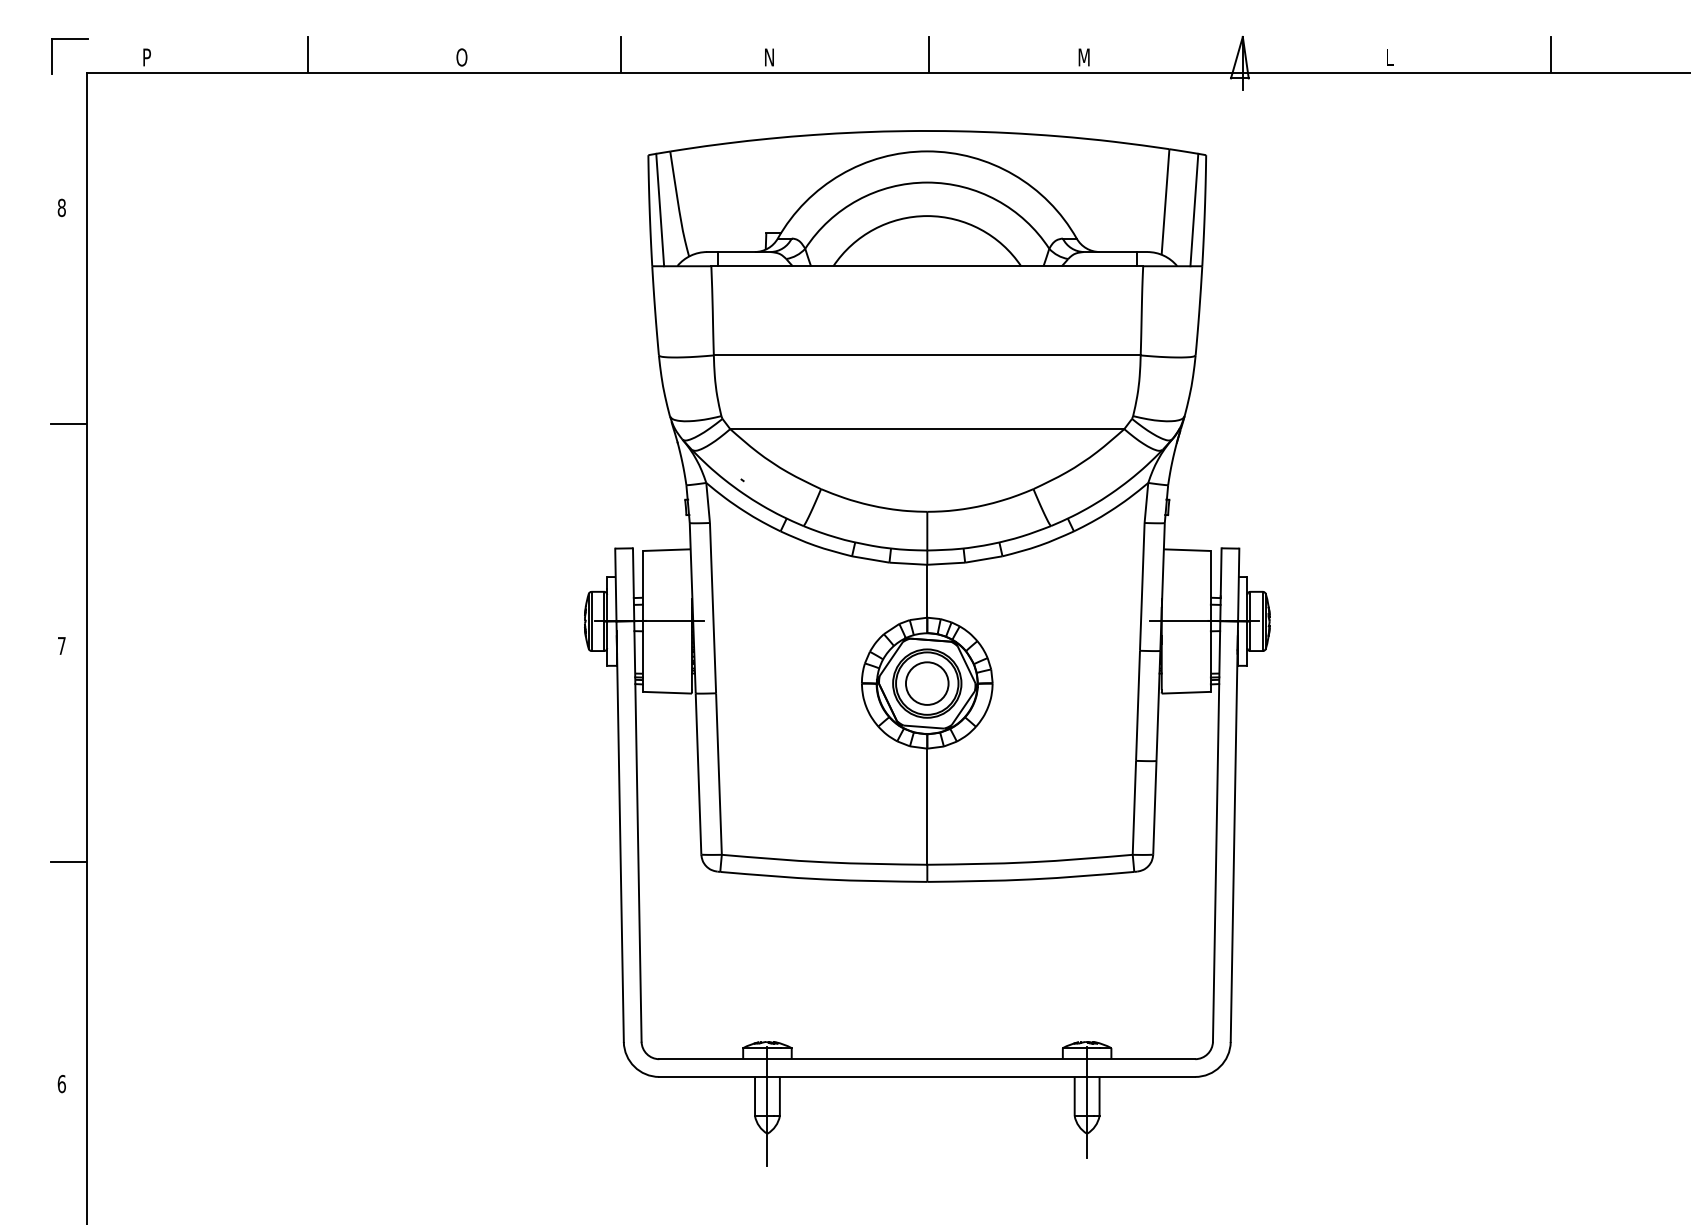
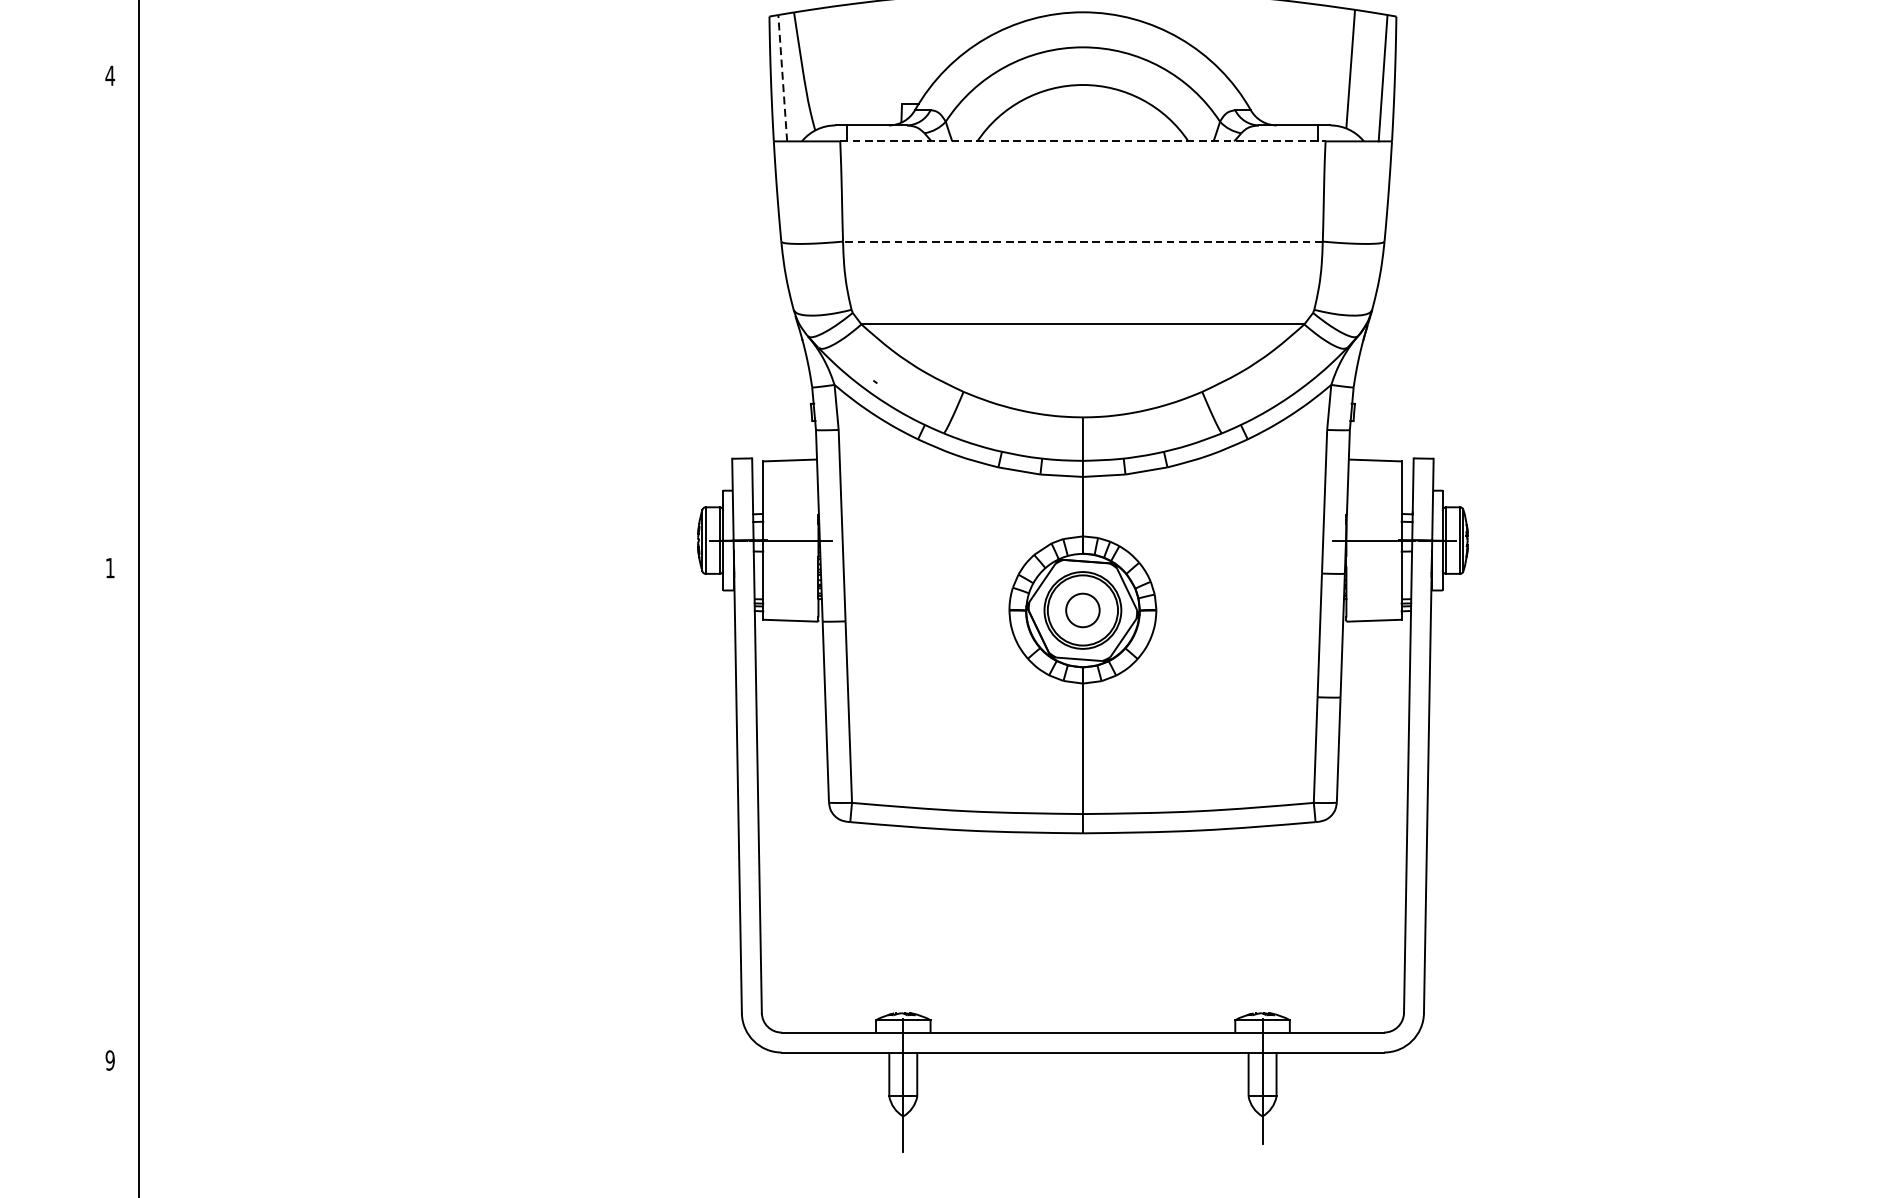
text: (61, 207) -> (109, 75), 8 -> 4
line: (660, 209) -> (783, 77), solid -> dashed
line: (927, 266) -> (1083, 141), solid -> dashed
line: (926, 355) -> (1082, 241), solid -> dashed
line: (68, 424) -> (117, 319), removed
text: (61, 645) -> (109, 567), 7 -> 1
circle: (926, 683) -> (1082, 610), size x0.7
line: (68, 862) -> (117, 811), removed
text: (61, 1083) -> (109, 1059), 6 -> 9

